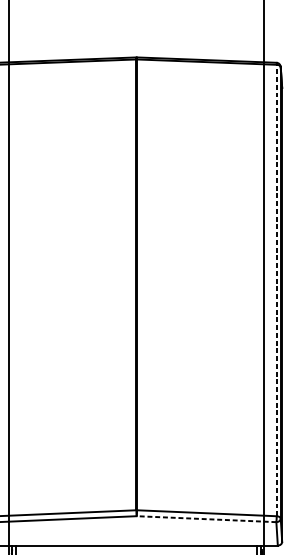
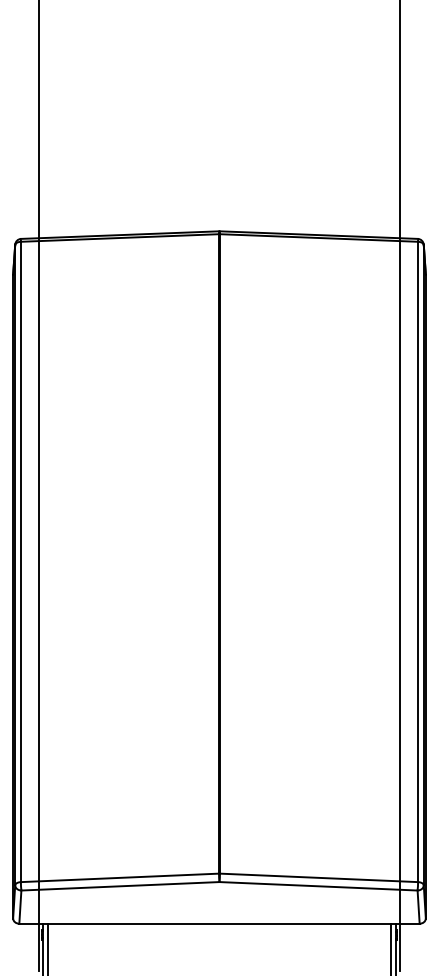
line: (277, 290) -> (418, 561), dashed -> solid
line: (206, 519) -> (318, 886), dashed -> solid

